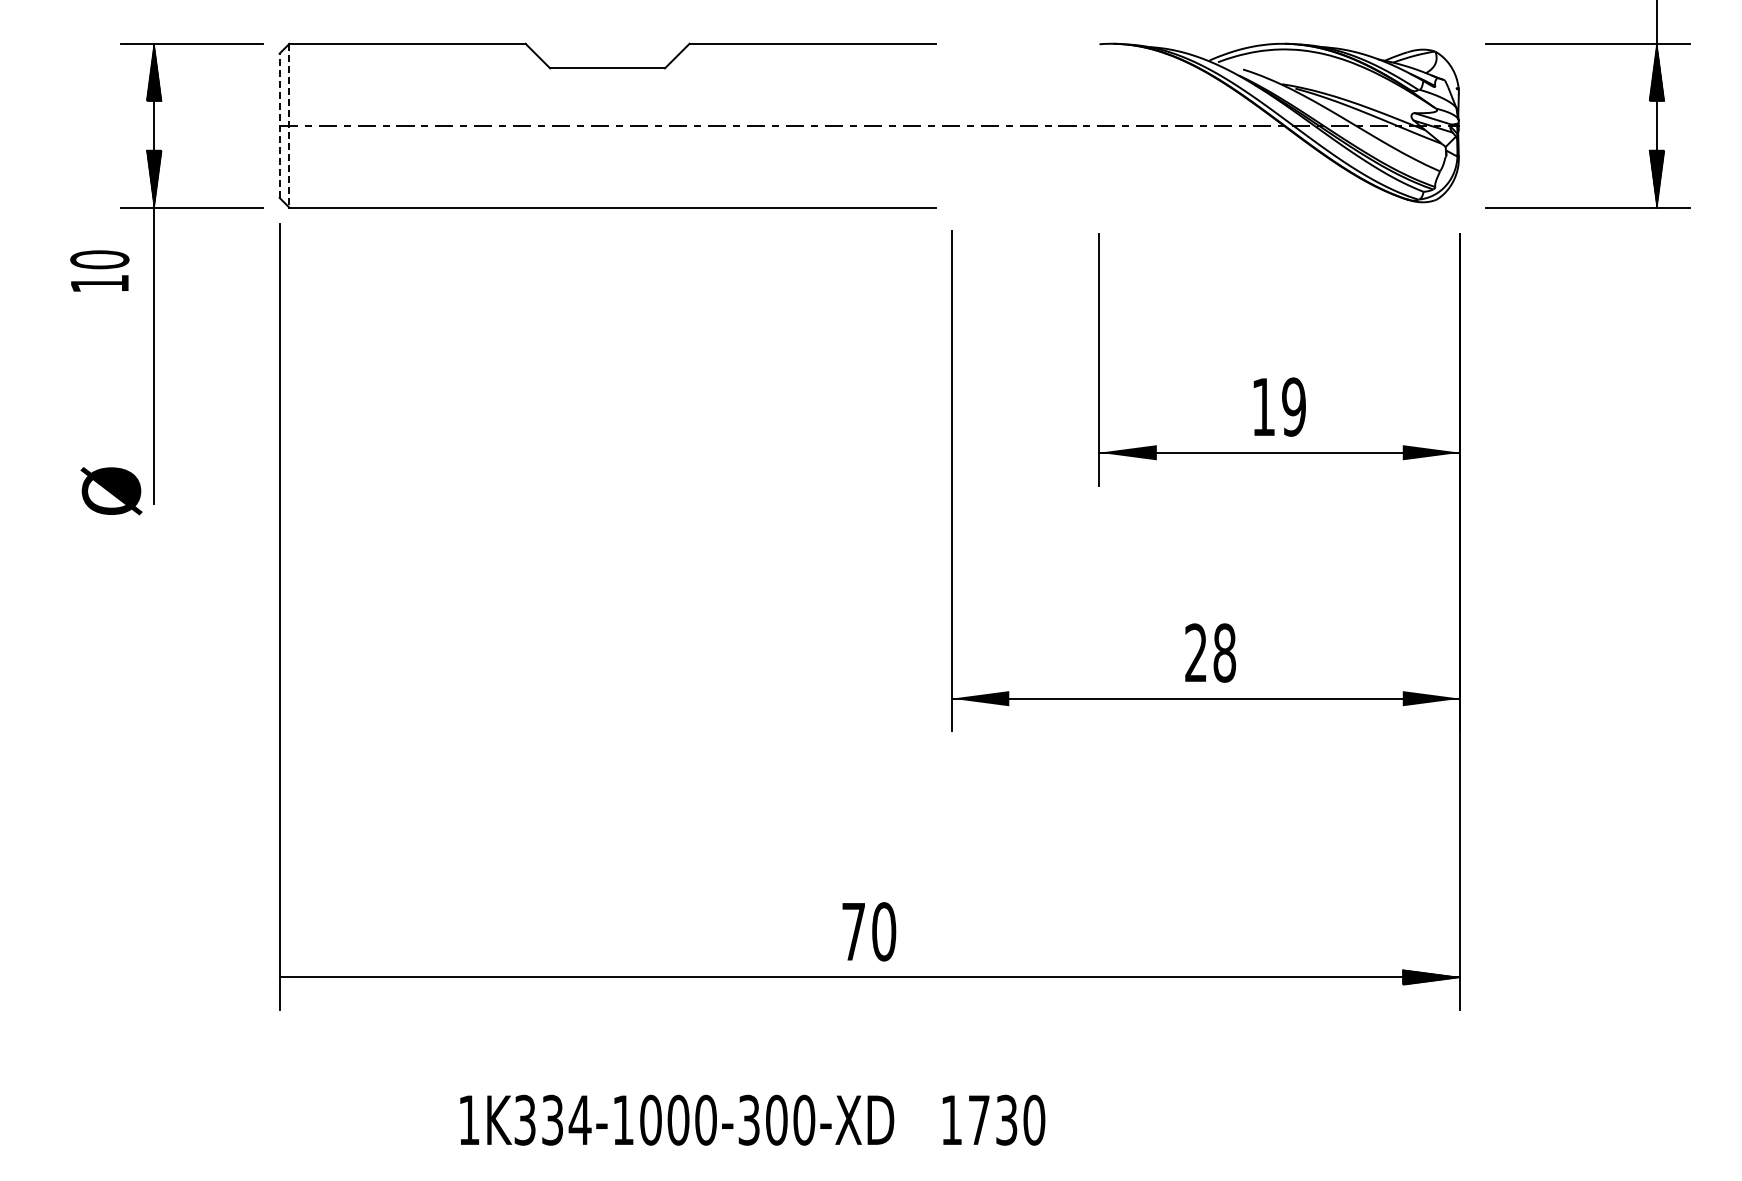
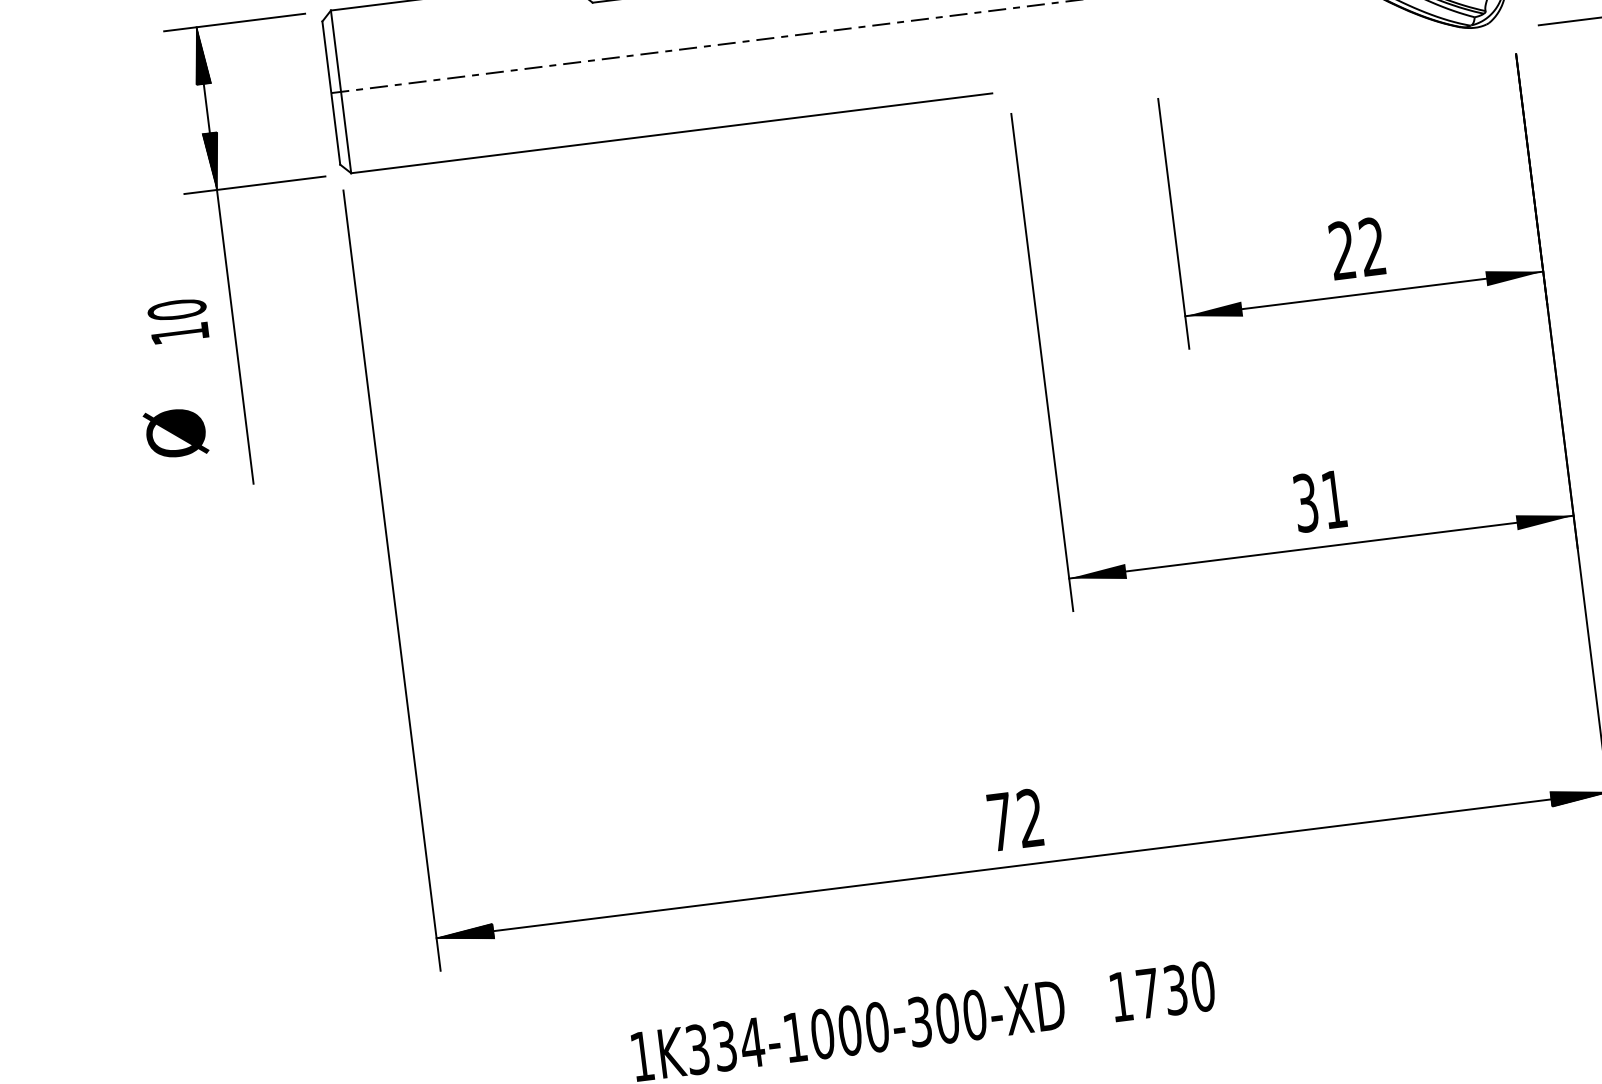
line: (279, 125) -> (331, 92), dashed -> solid
line: (289, 125) -> (341, 91), dashed -> solid
text: (99, 270) -> (178, 320), moved
text: (1278, 406) -> (1357, 248), 19 -> 22
text: (111, 491) -> (176, 433), moved
text: (1210, 652) -> (1320, 500), 28 -> 31
text: (884, 931) -> (1031, 817), 70 -> 72
hatch: (308, 976) -> (465, 933), added

